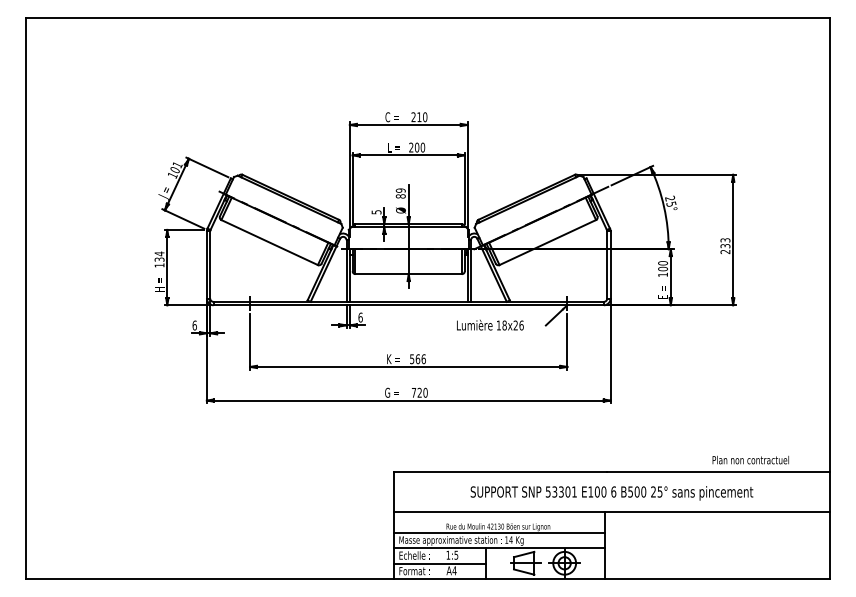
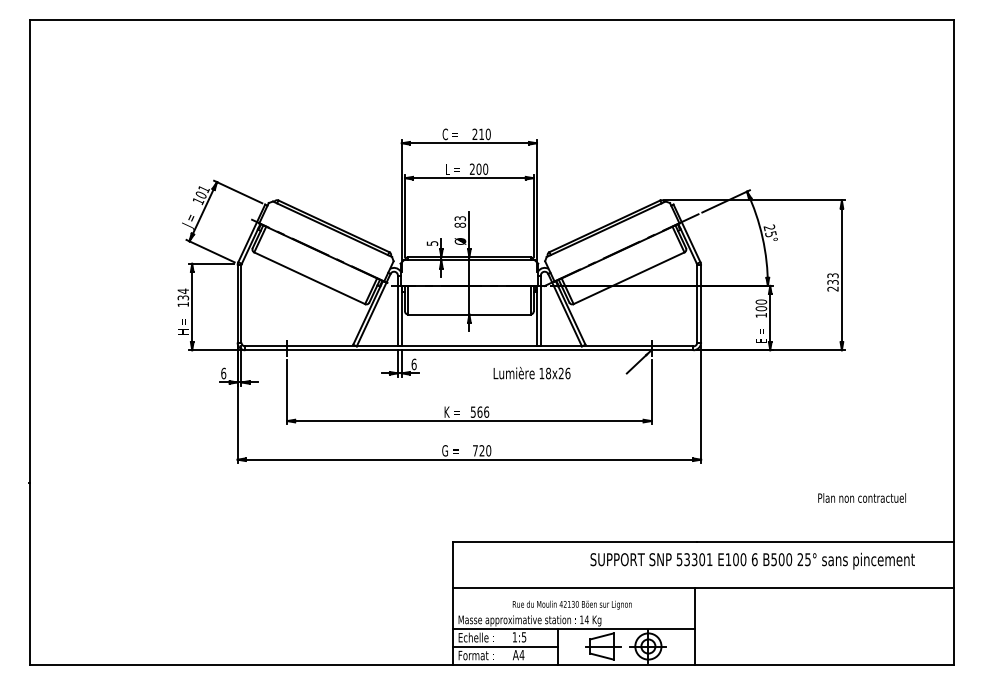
text: (400, 190) -> (459, 218), 89 -> 83
text: (489, 324) -> (531, 372), moved
text: (750, 459) -> (861, 497), moved
text: (611, 492) -> (752, 560), moved
line: (499, 532) -> (573, 611), removed

